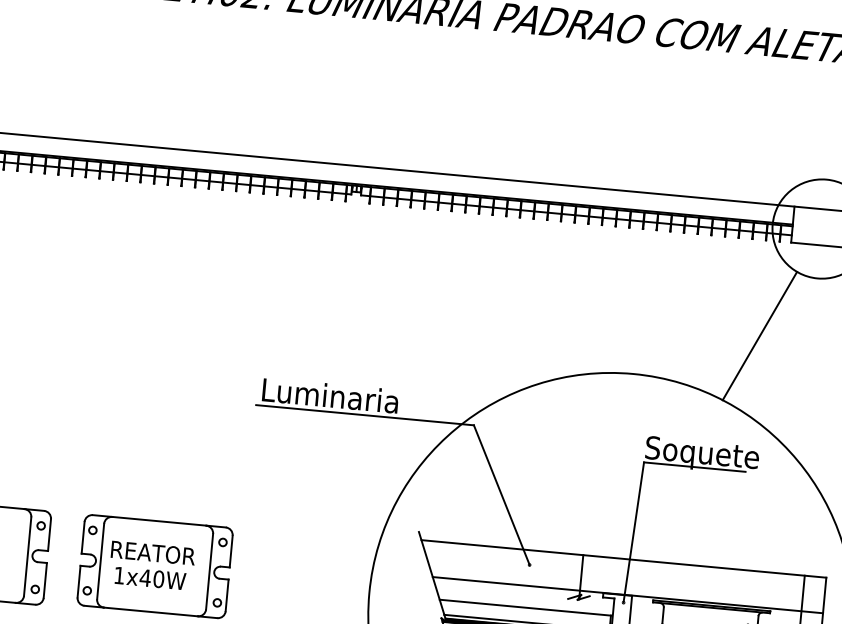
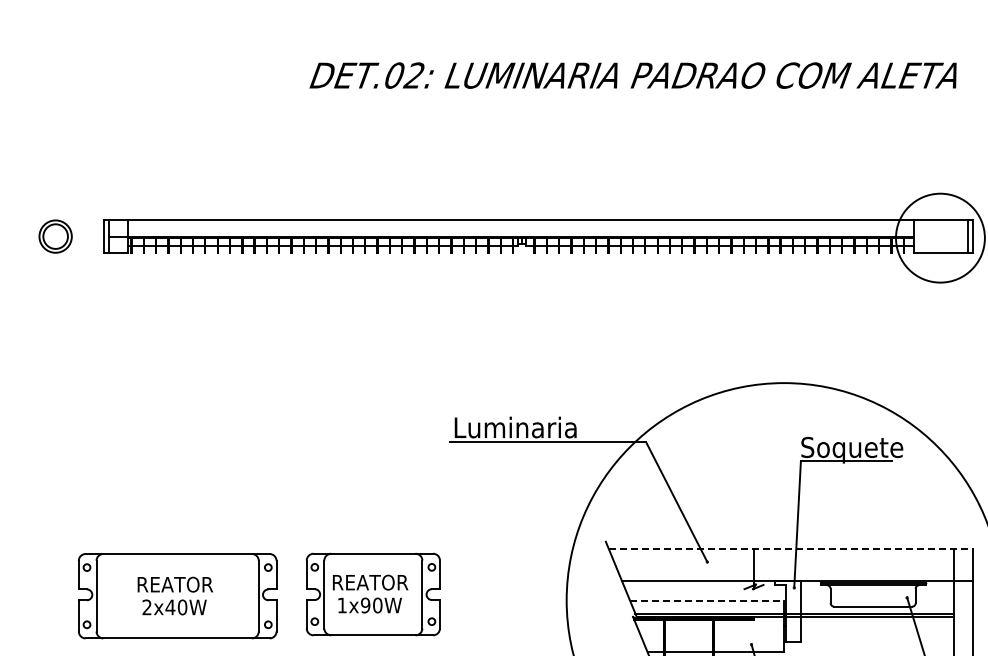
line: (759, 335) -> (893, 338), removed
line: (624, 558) -> (791, 548), solid -> dashed
text: (145, 578) -> (365, 605), 1x40W -> 1x90W
line: (525, 607) -> (707, 600), solid -> dashed

